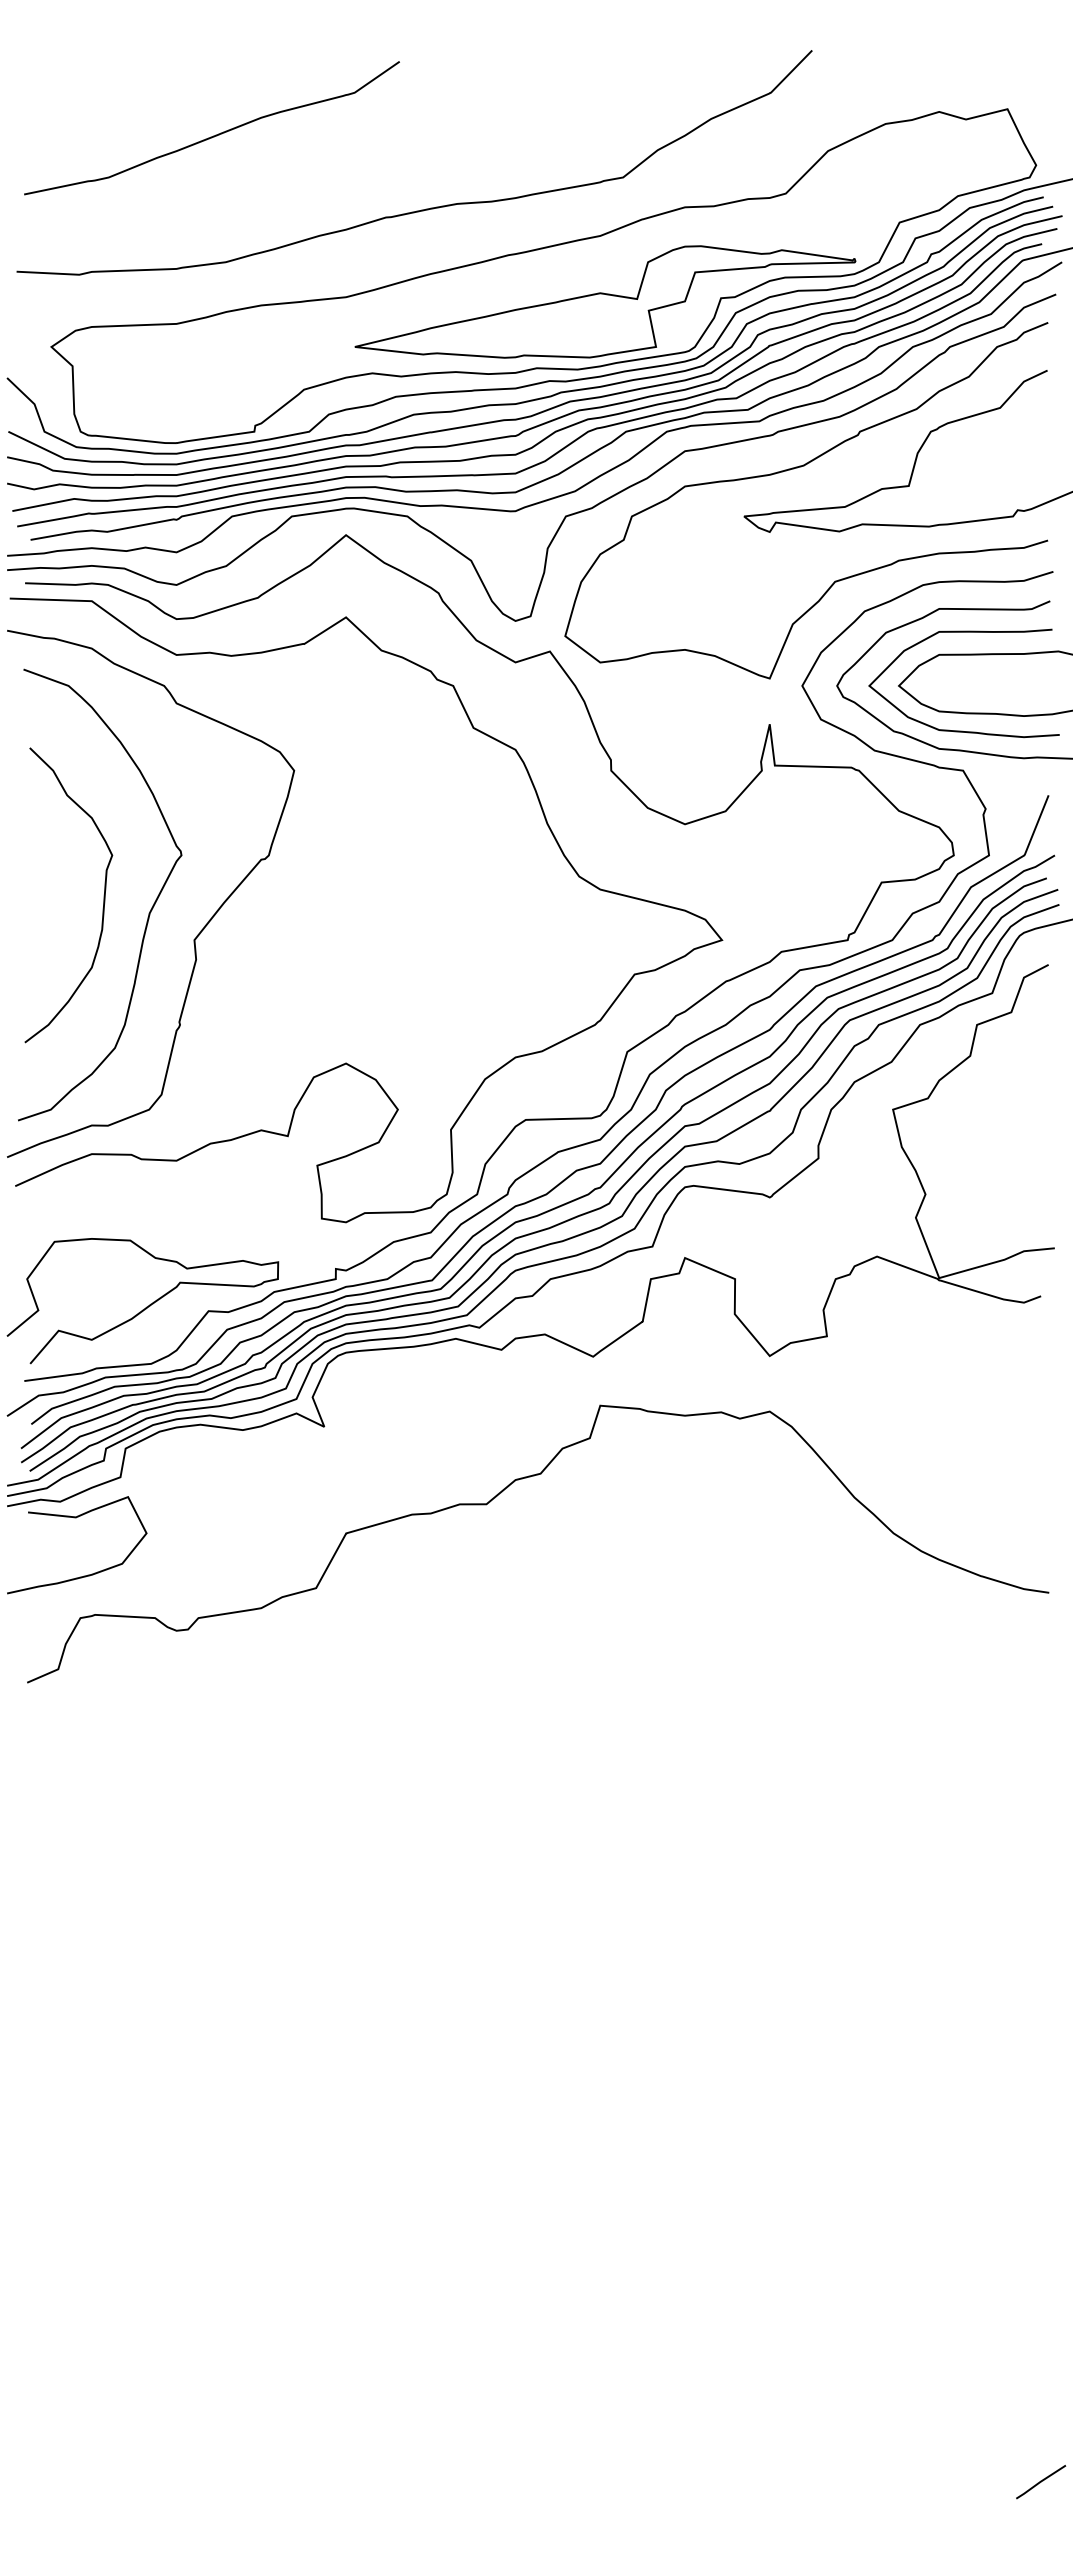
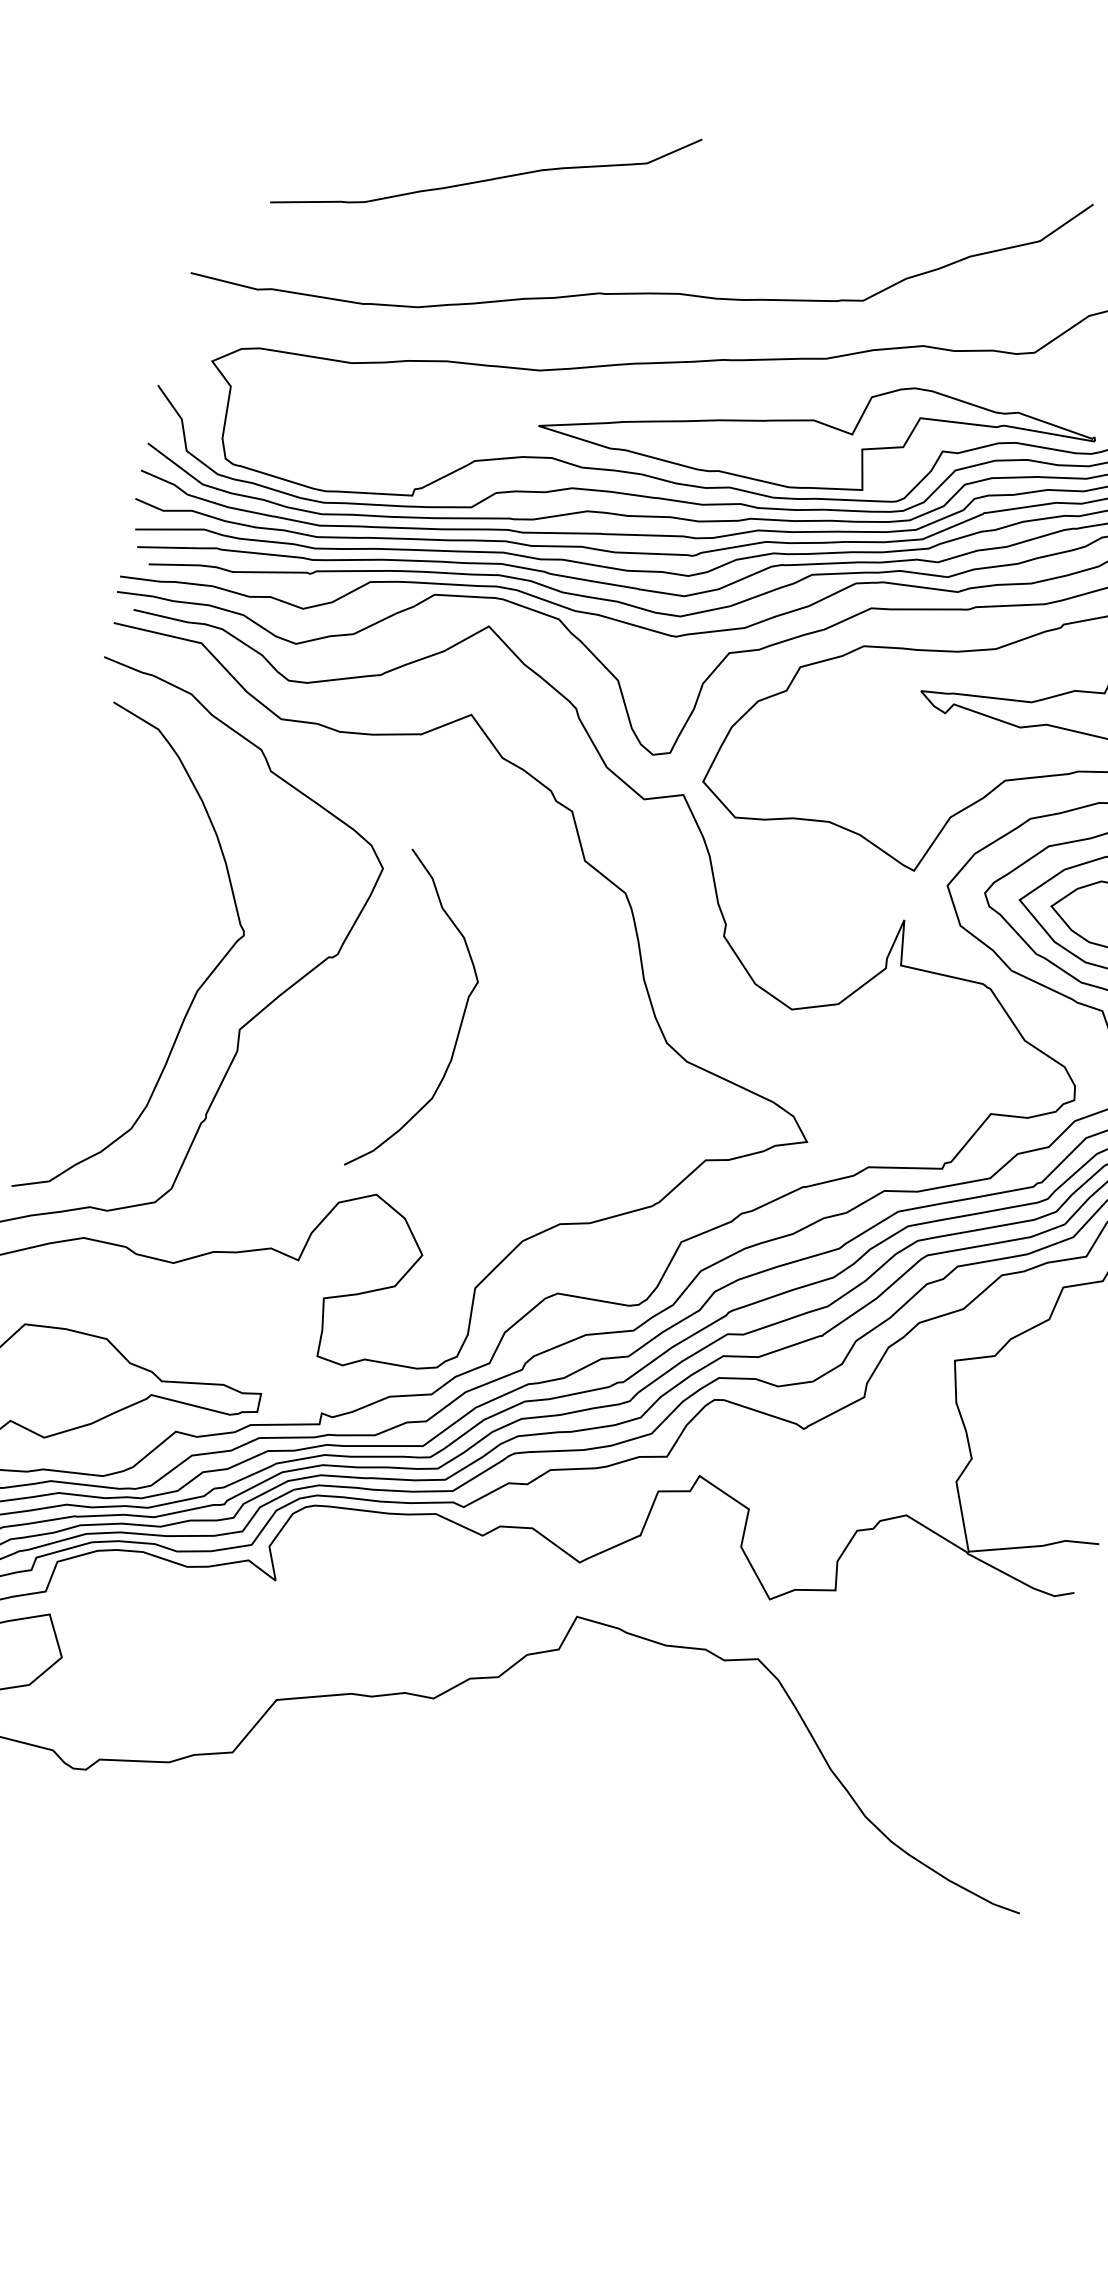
curve: (215, 134) -> (488, 178), moved
curve: (103, 895) -> (460, 1023), moved

